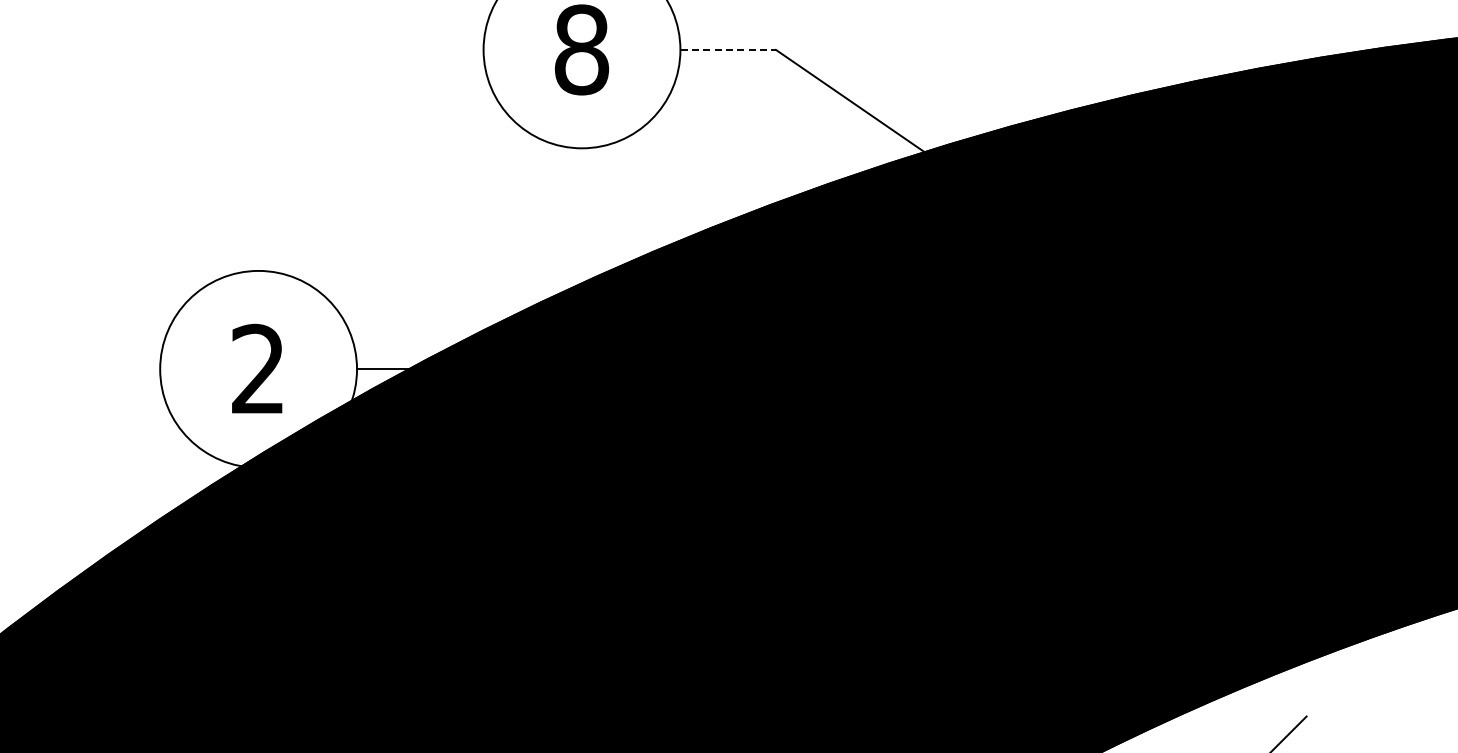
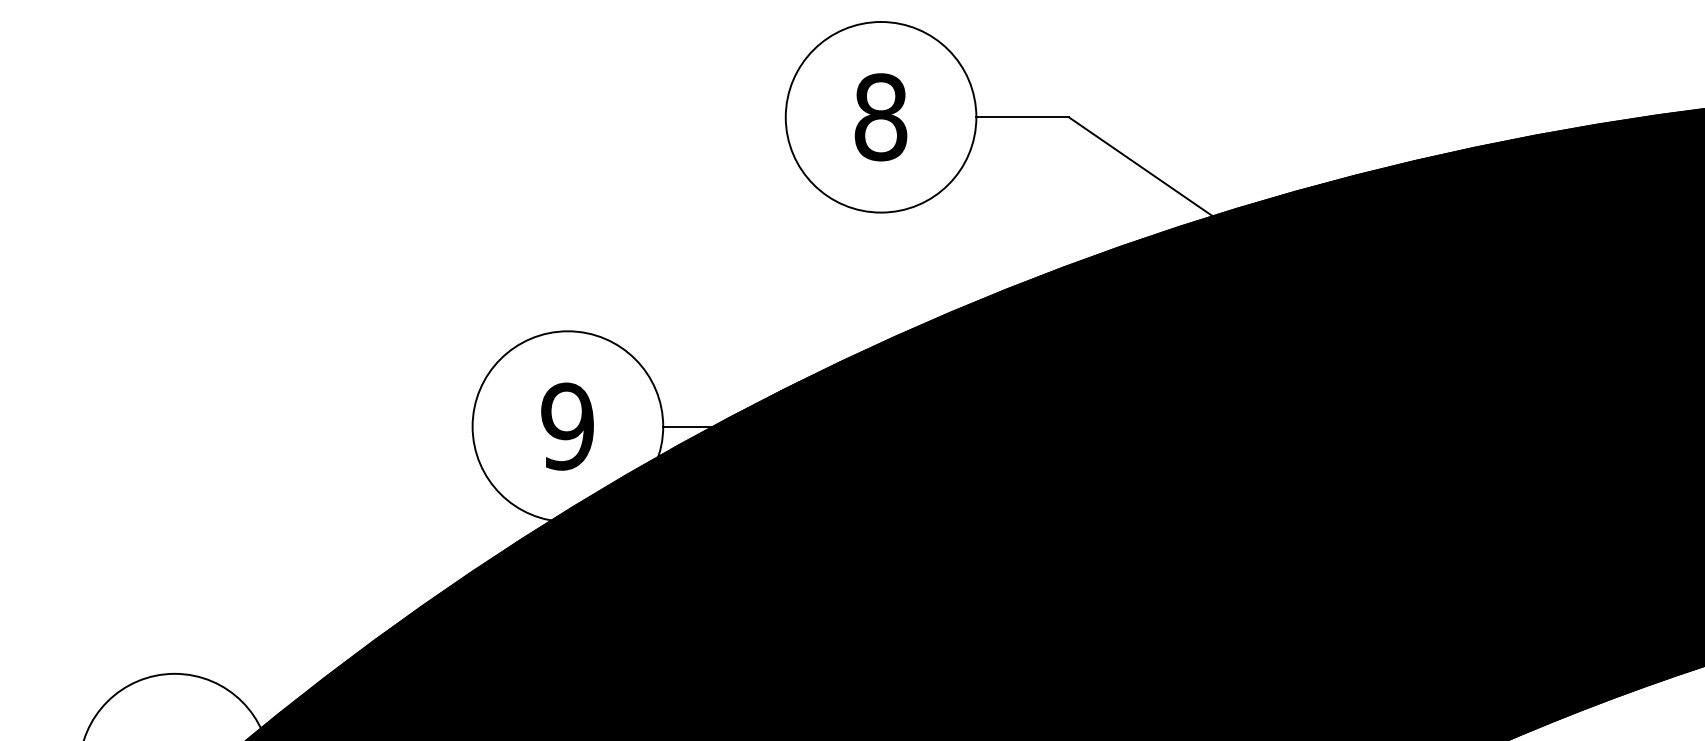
line: (729, 50) -> (1023, 117), dashed -> solid
text: (258, 369) -> (567, 426), 2 -> 9

